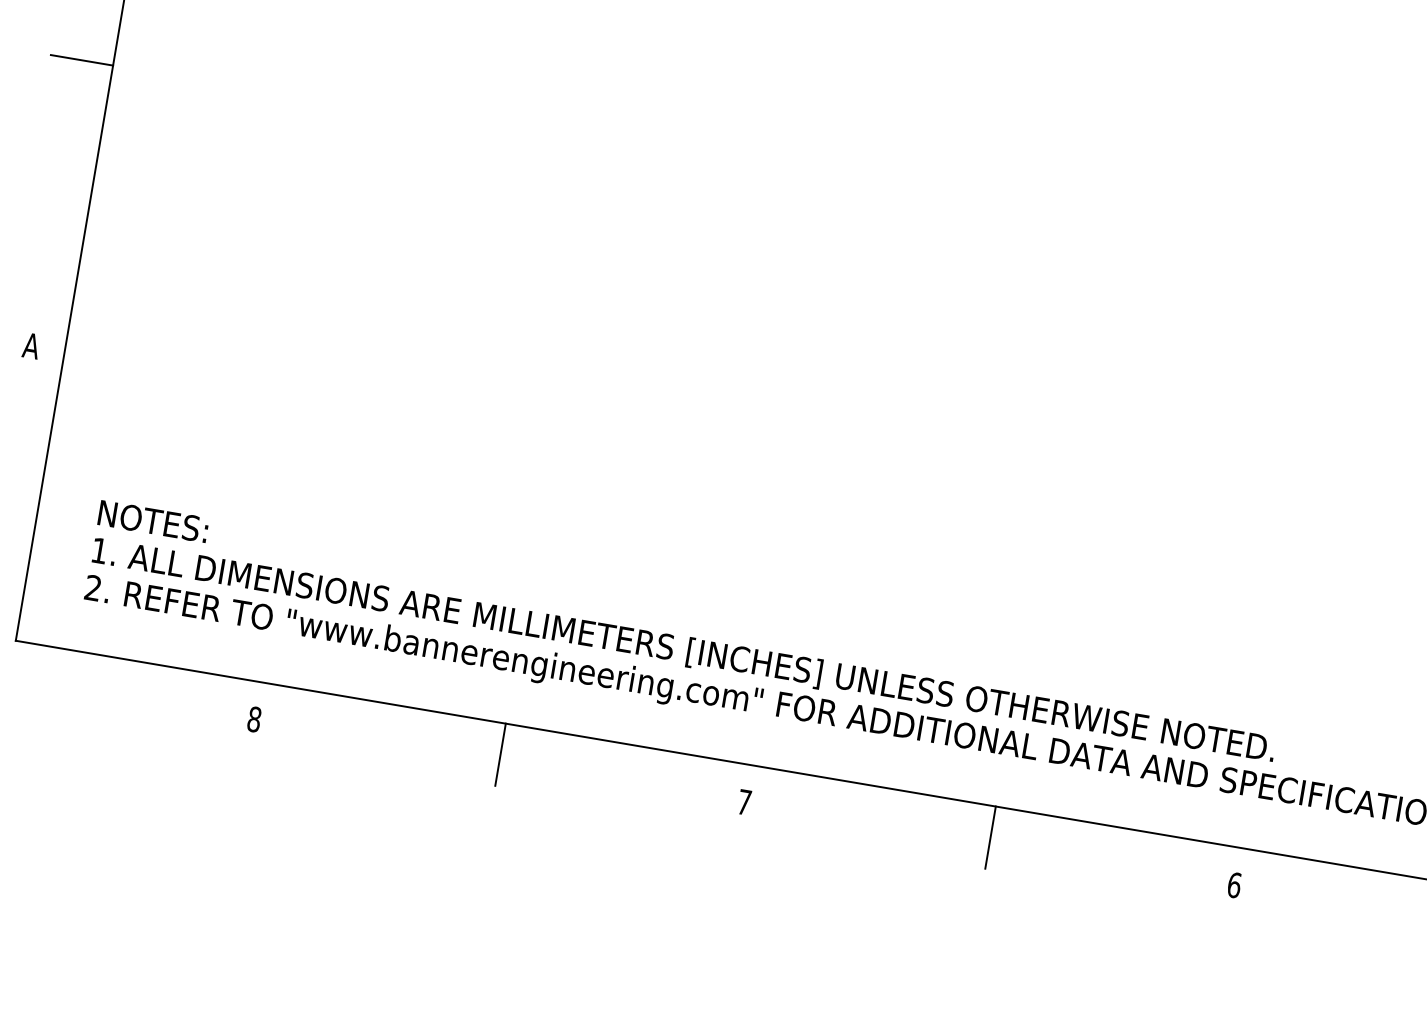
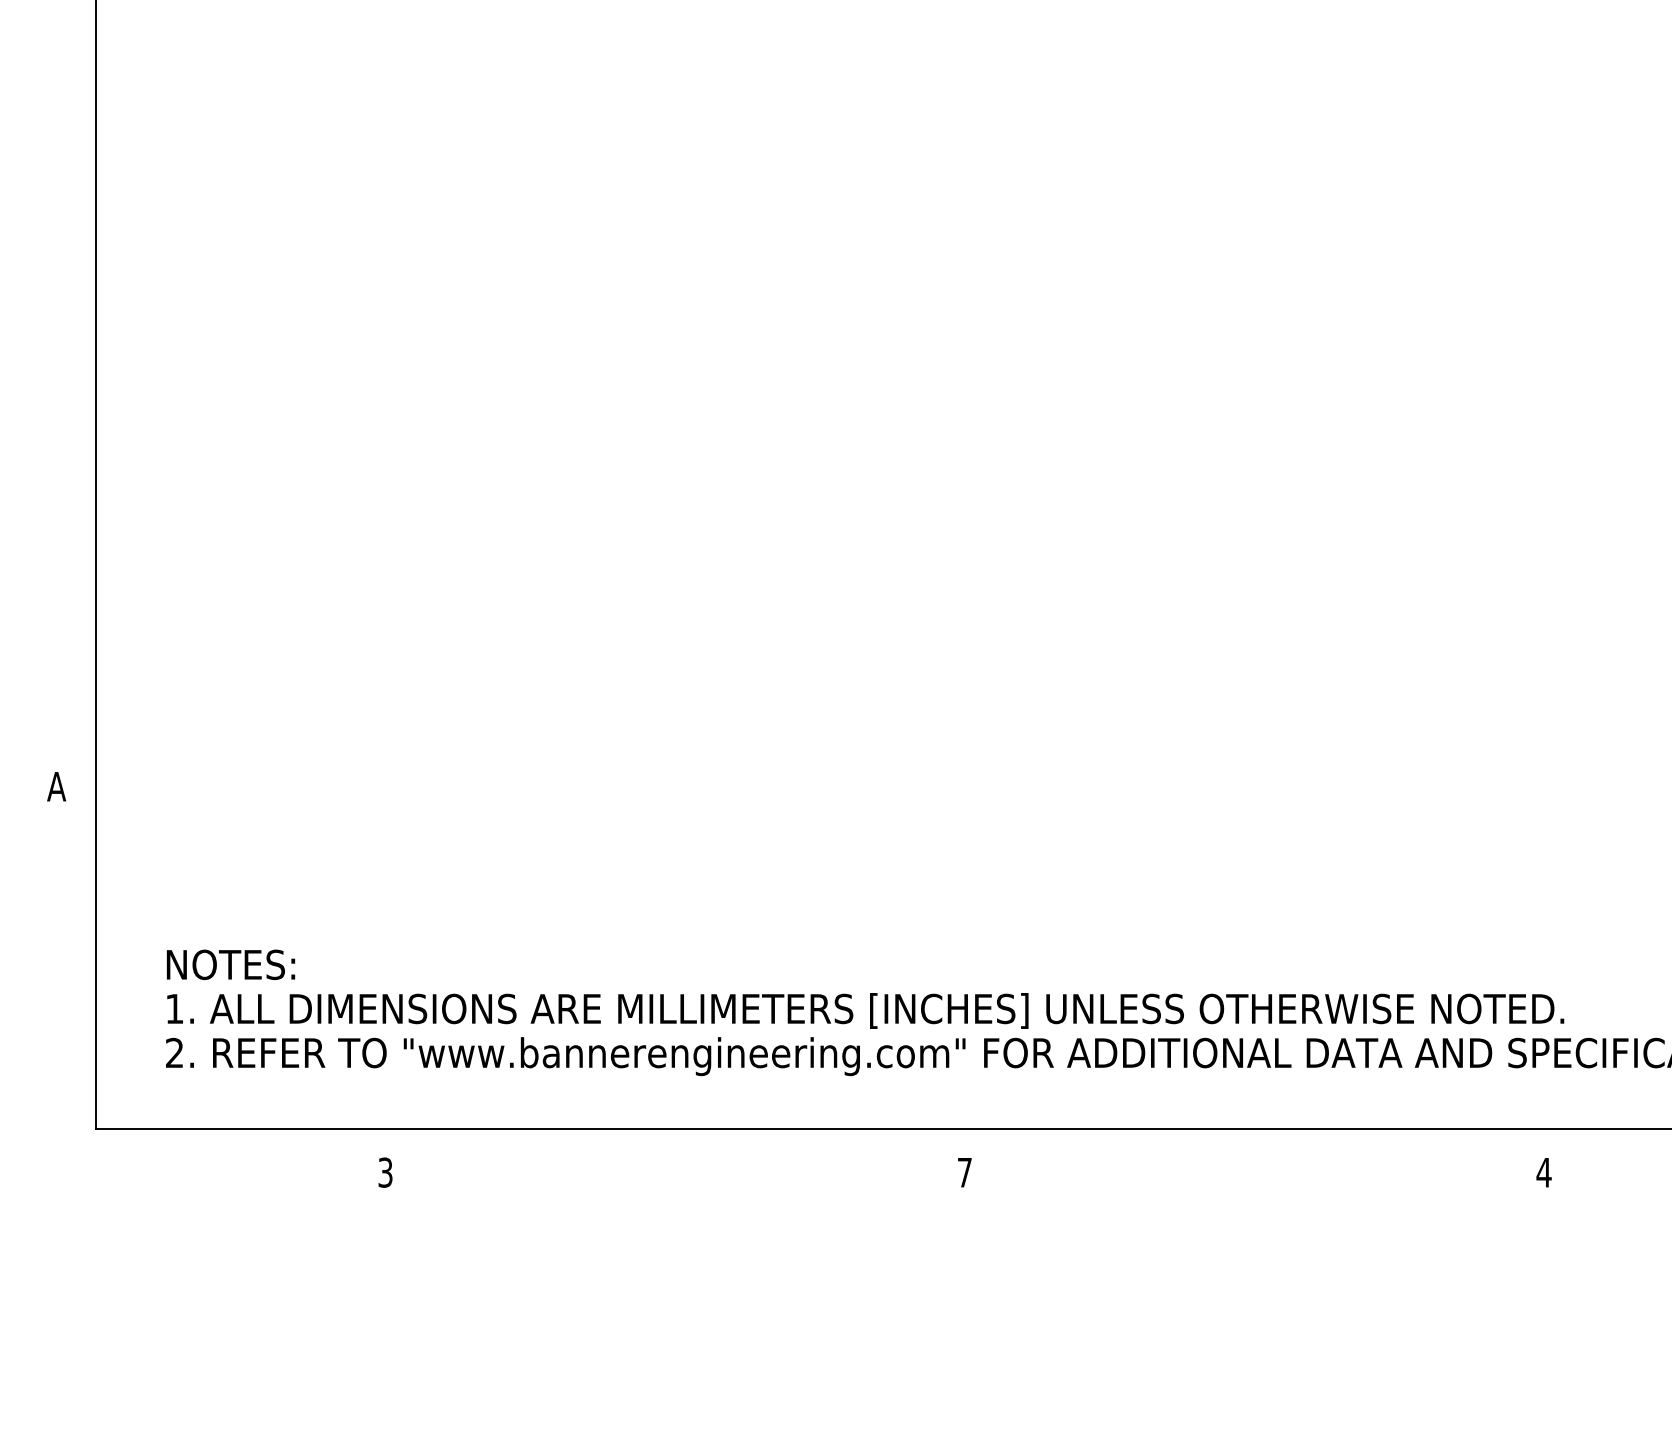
line: (82, 60) -> (59, 448), removed
text: (254, 719) -> (385, 1172), 8 -> 3
line: (500, 754) -> (675, 1165), removed
line: (990, 837) -> (1254, 1165), removed
text: (1233, 885) -> (1543, 1172), 6 -> 4

